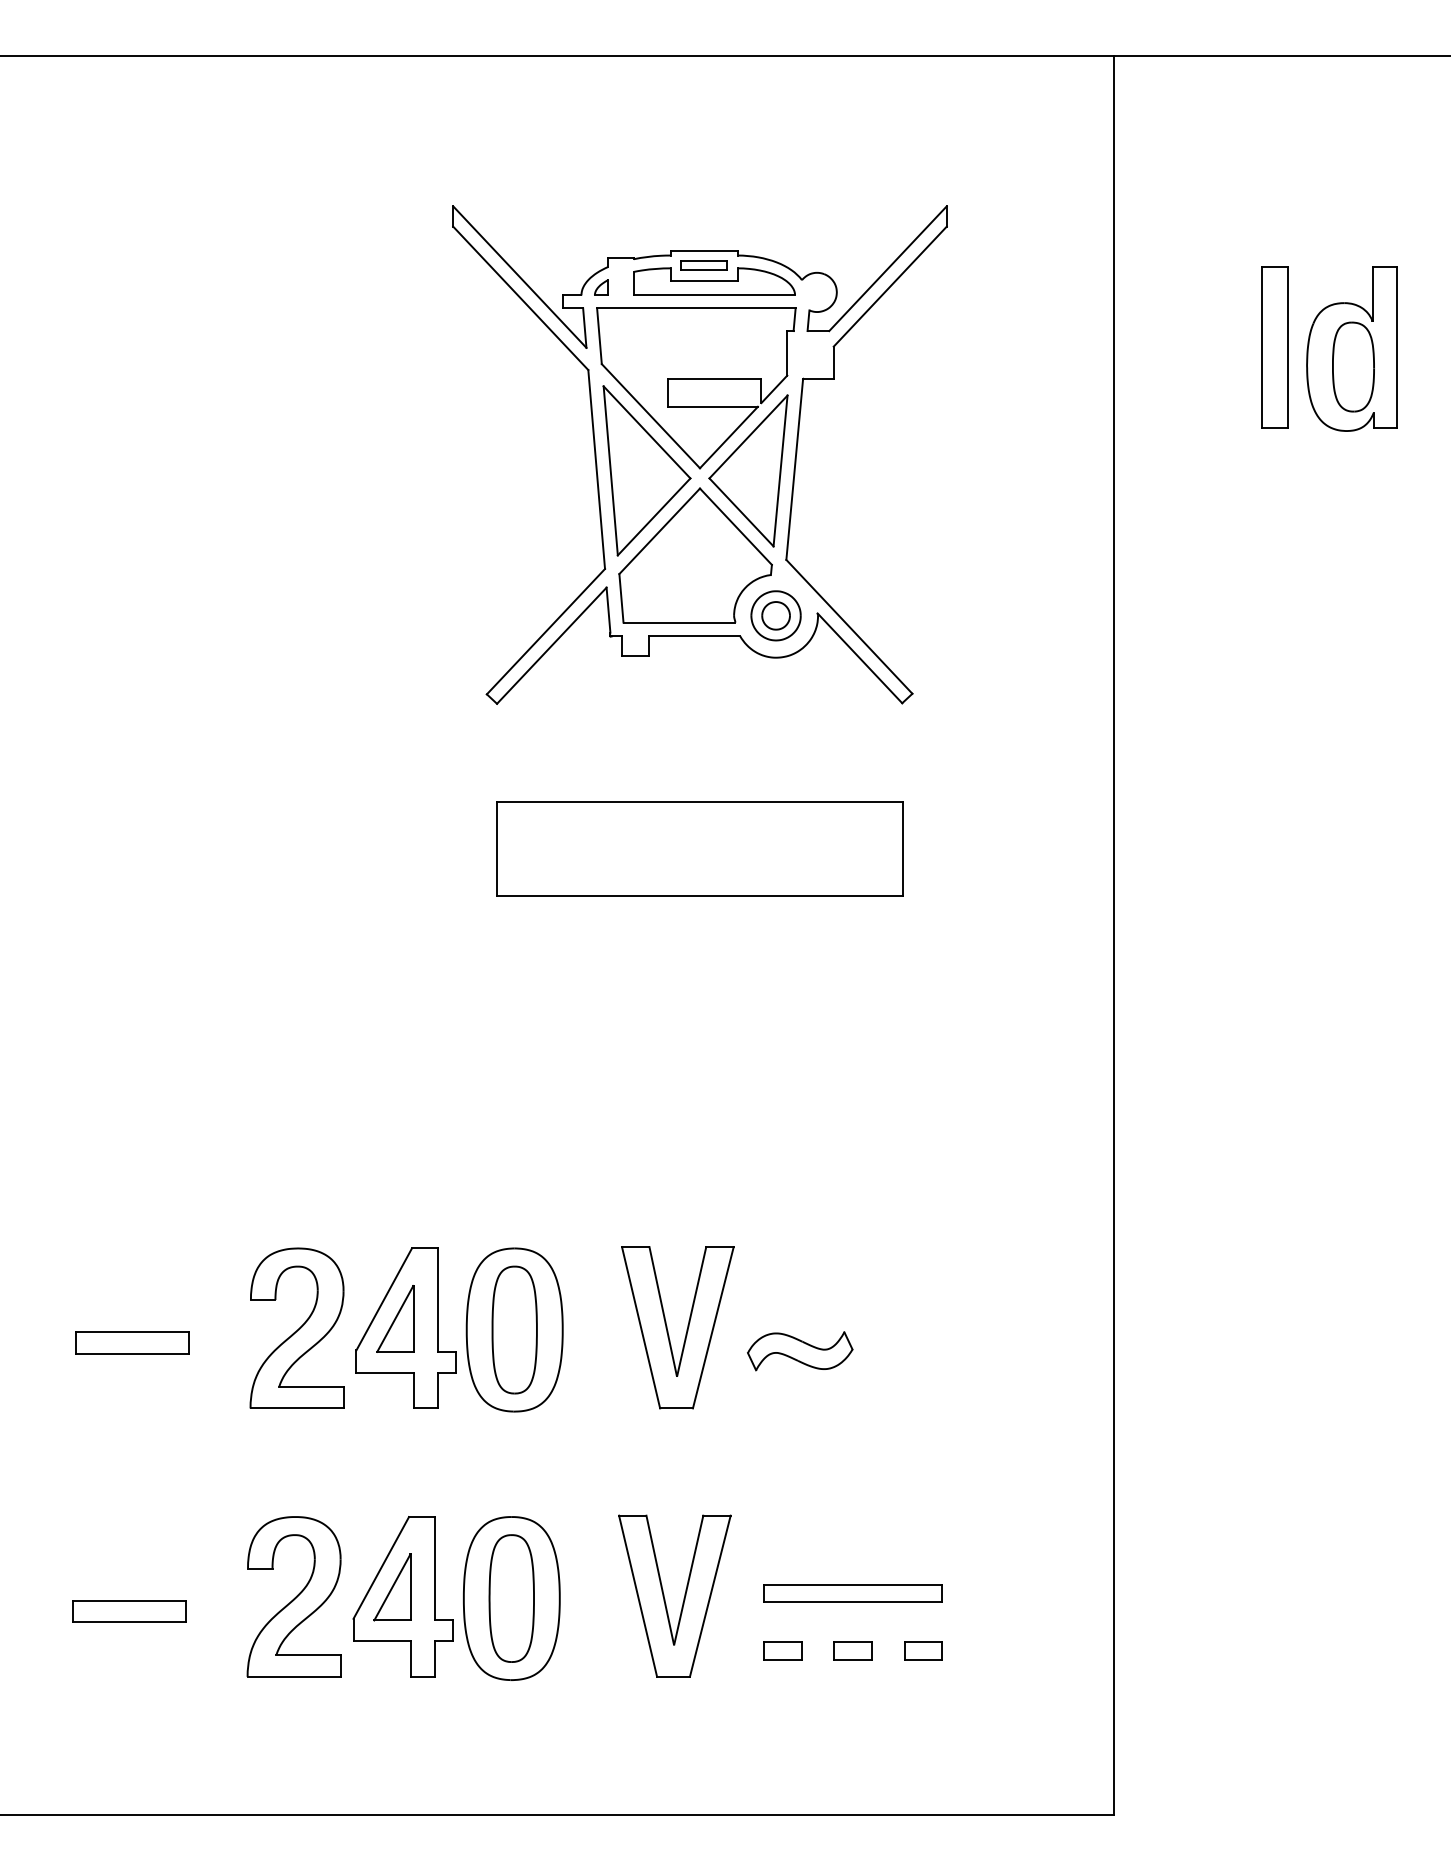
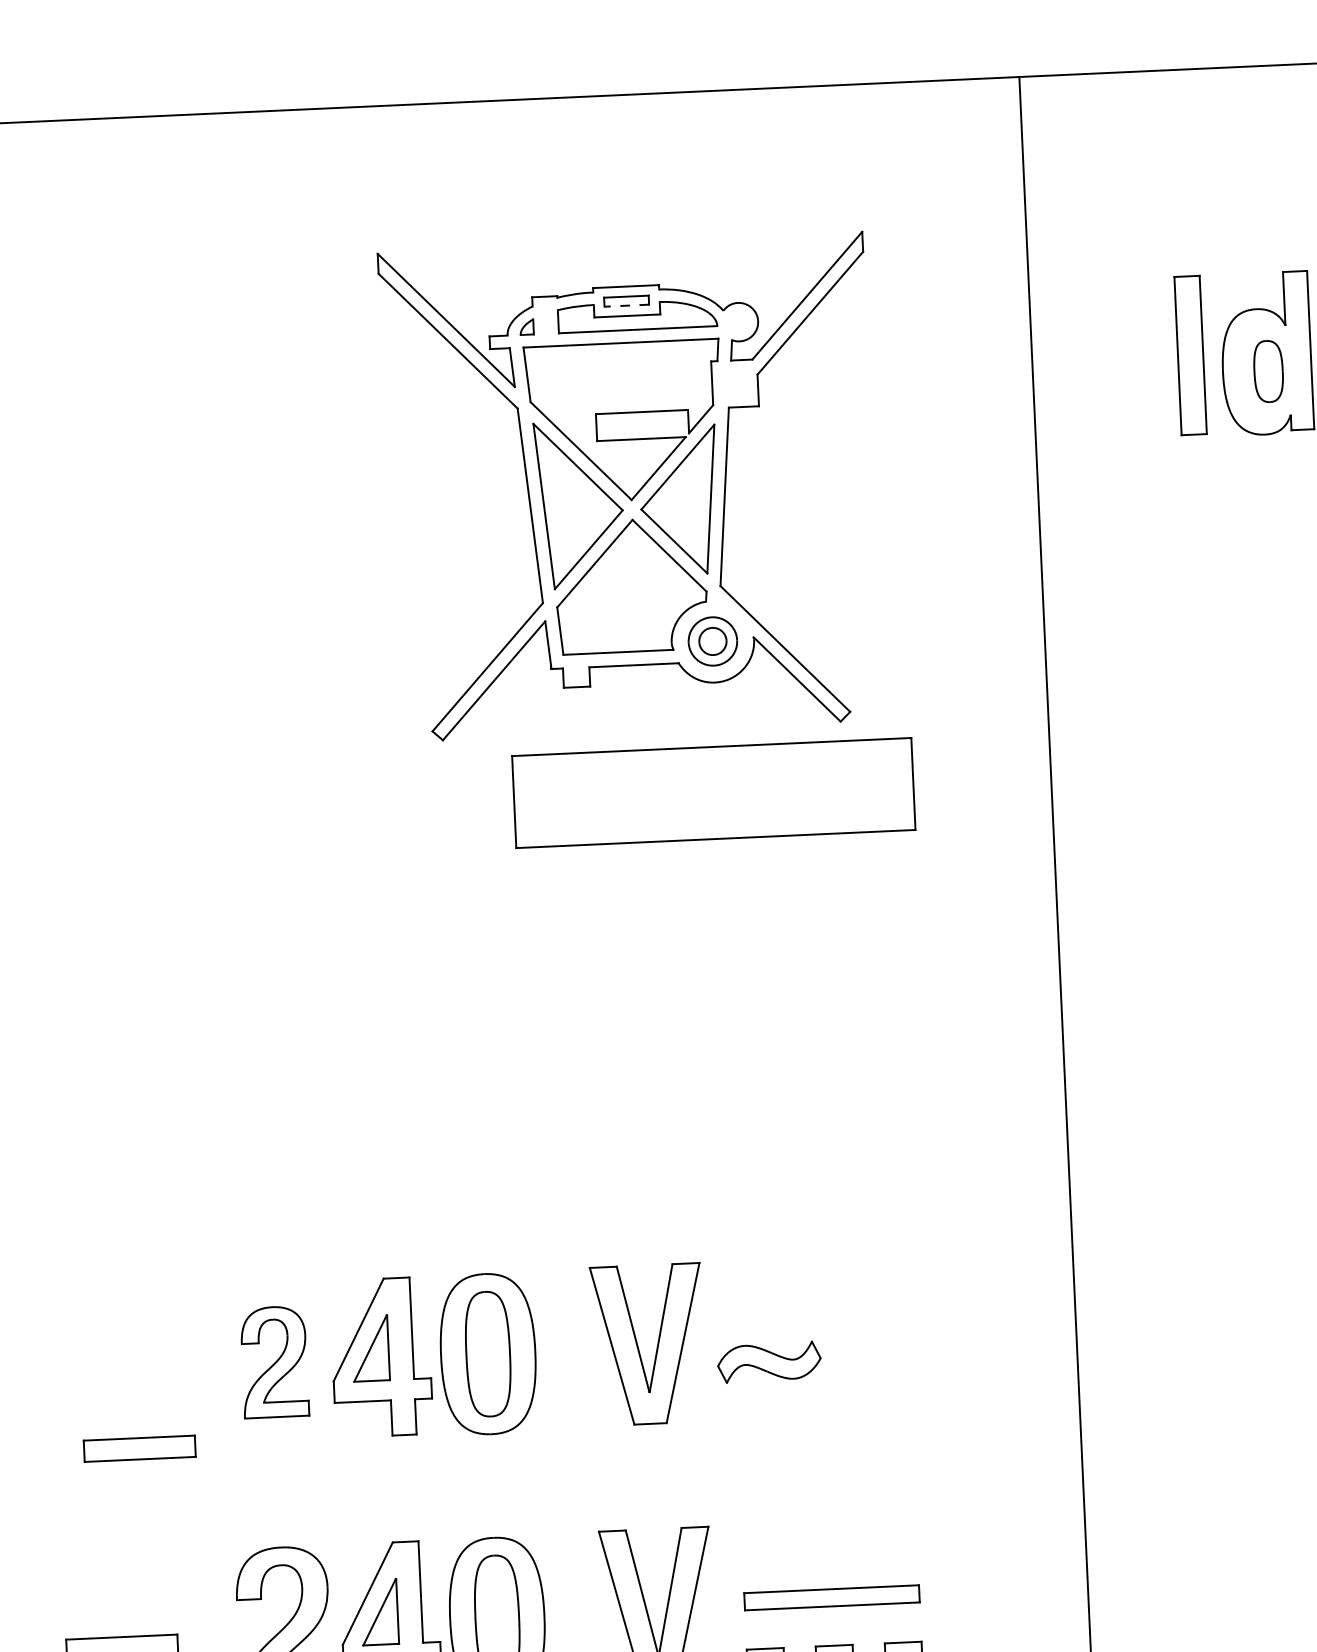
line: (704, 270) -> (627, 305), solid -> dashed
part: (1353, 366) -> (1268, 370), size x0.7
part: (699, 848) -> (713, 792), moved
part: (296, 1327) -> (273, 1361), size x0.7
part: (132, 1342) -> (140, 1448), moved

